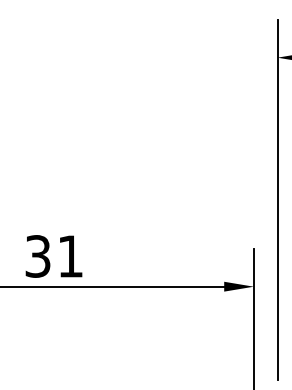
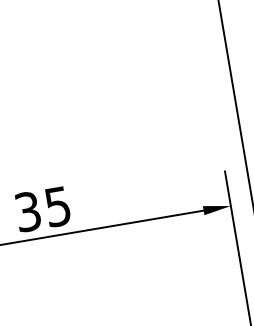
text: (70, 256) -> (57, 206), 31 -> 35

